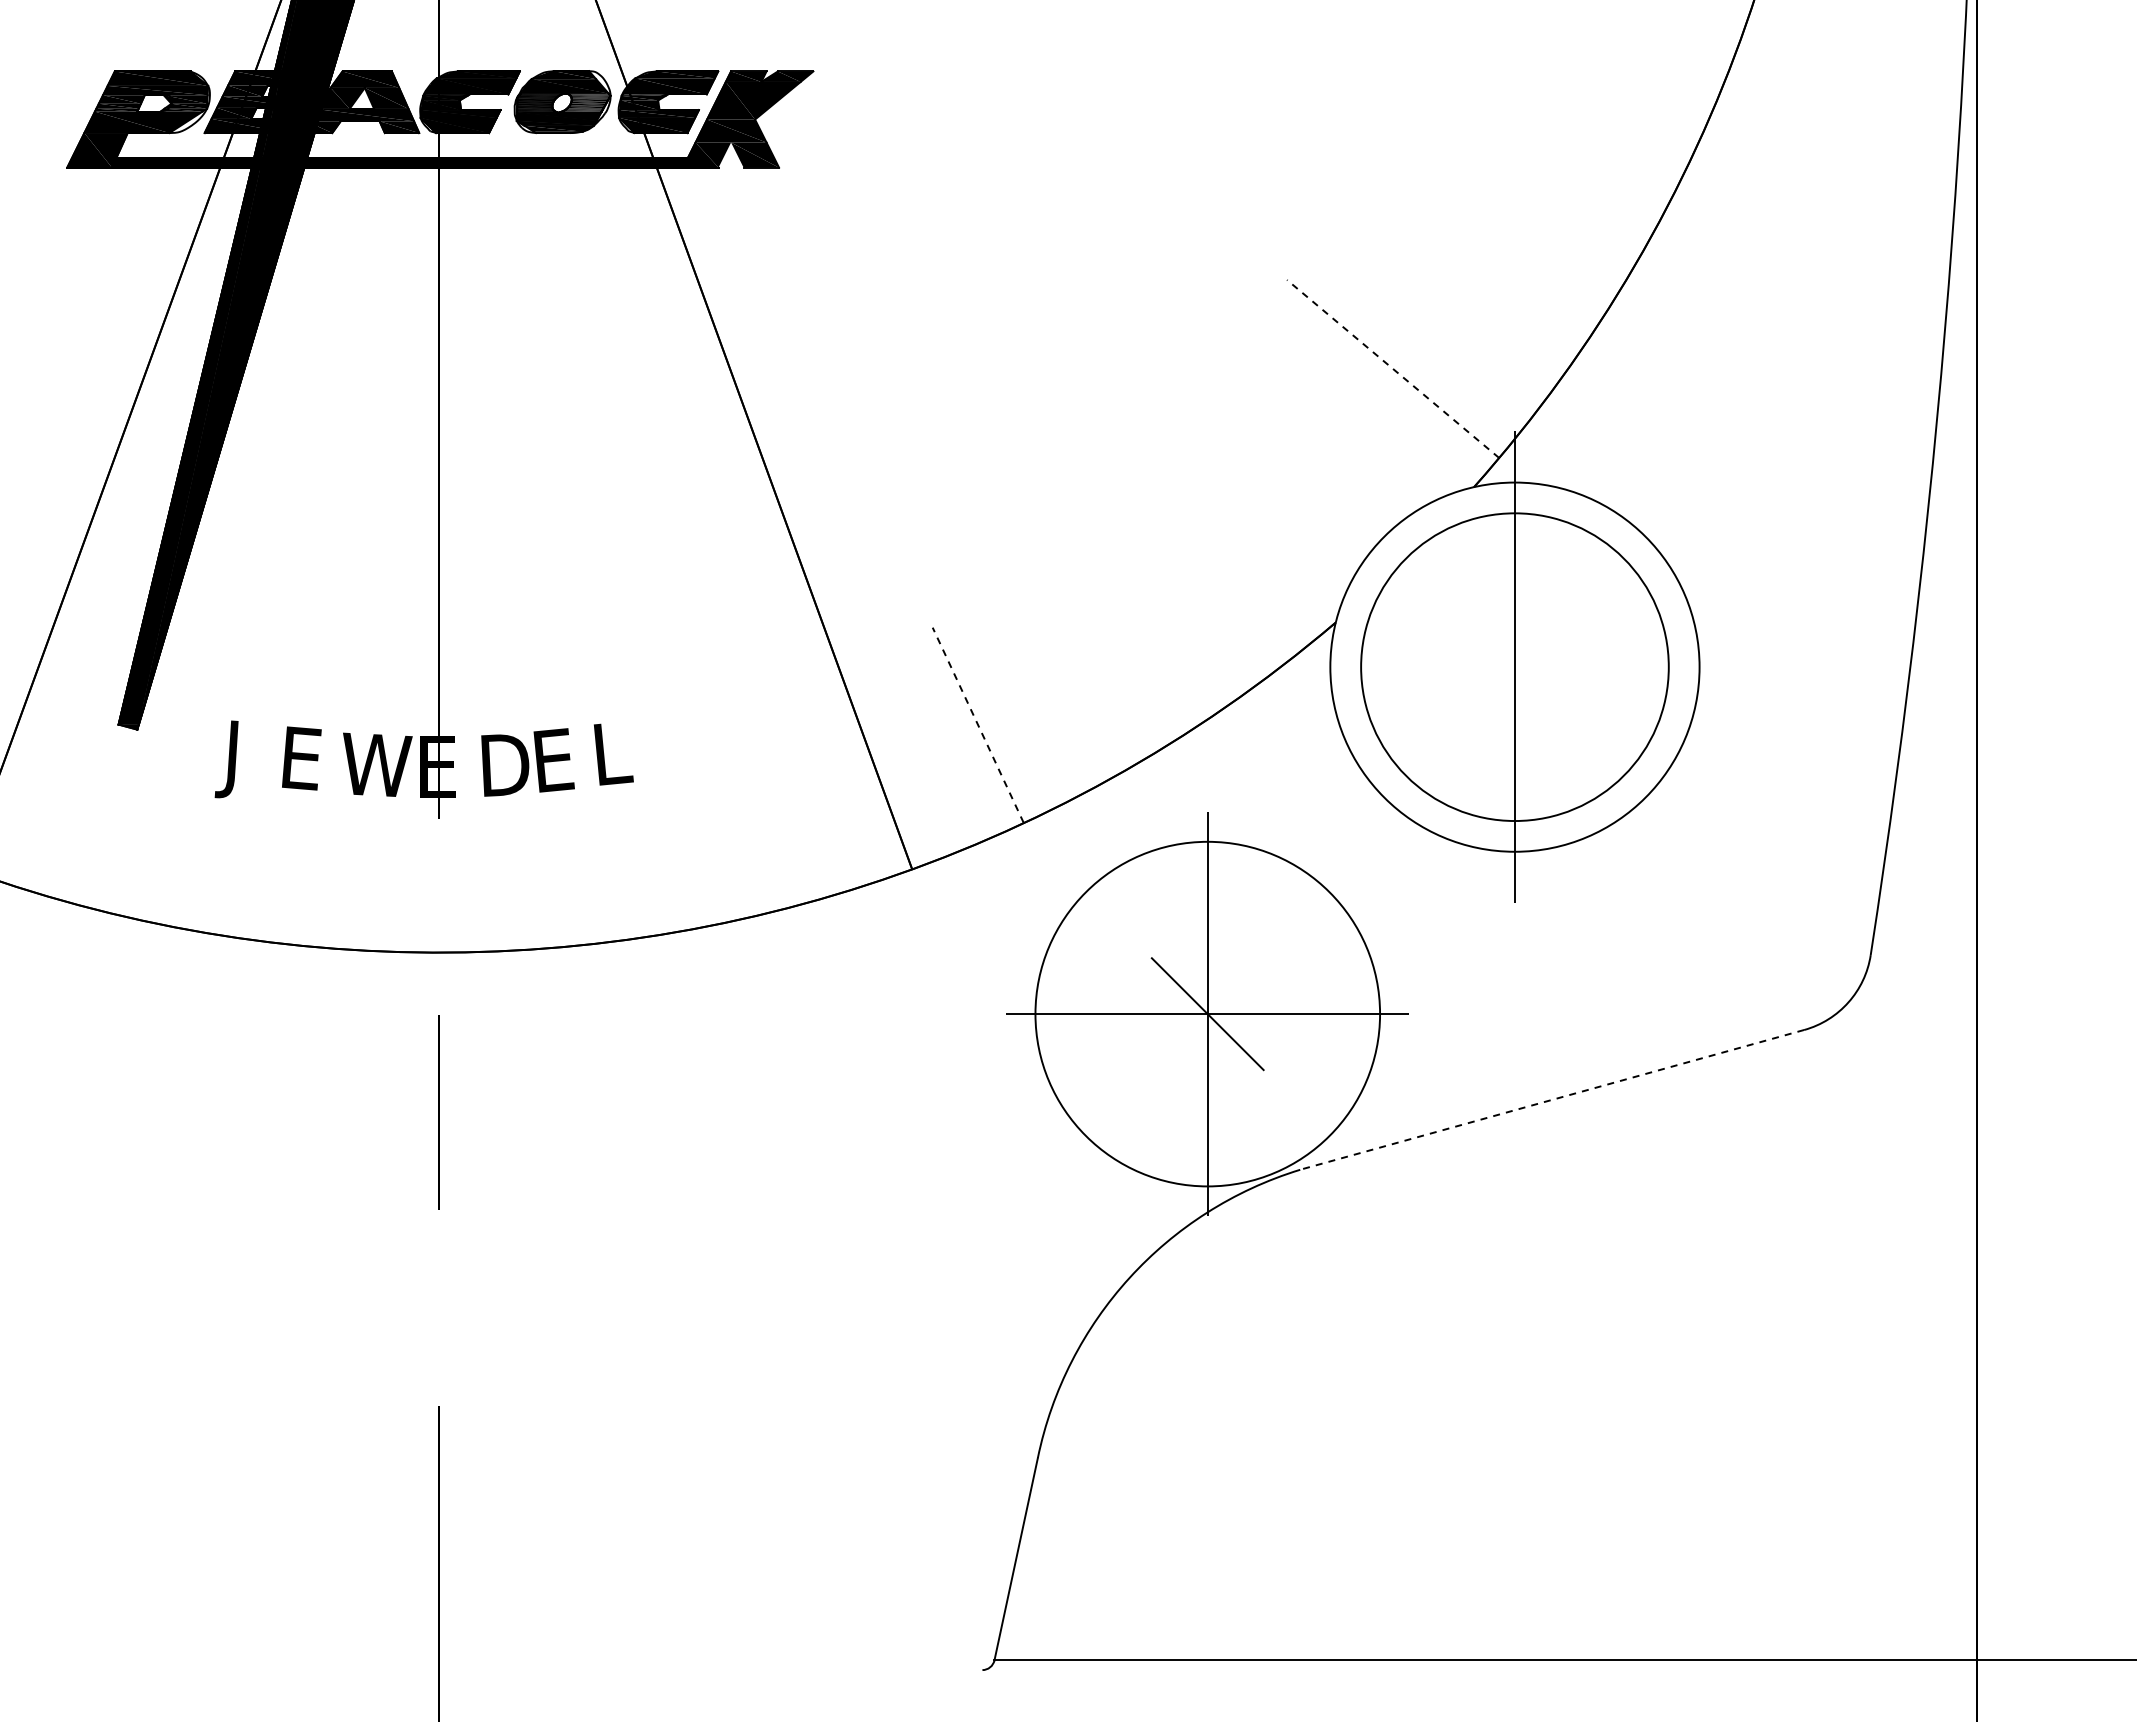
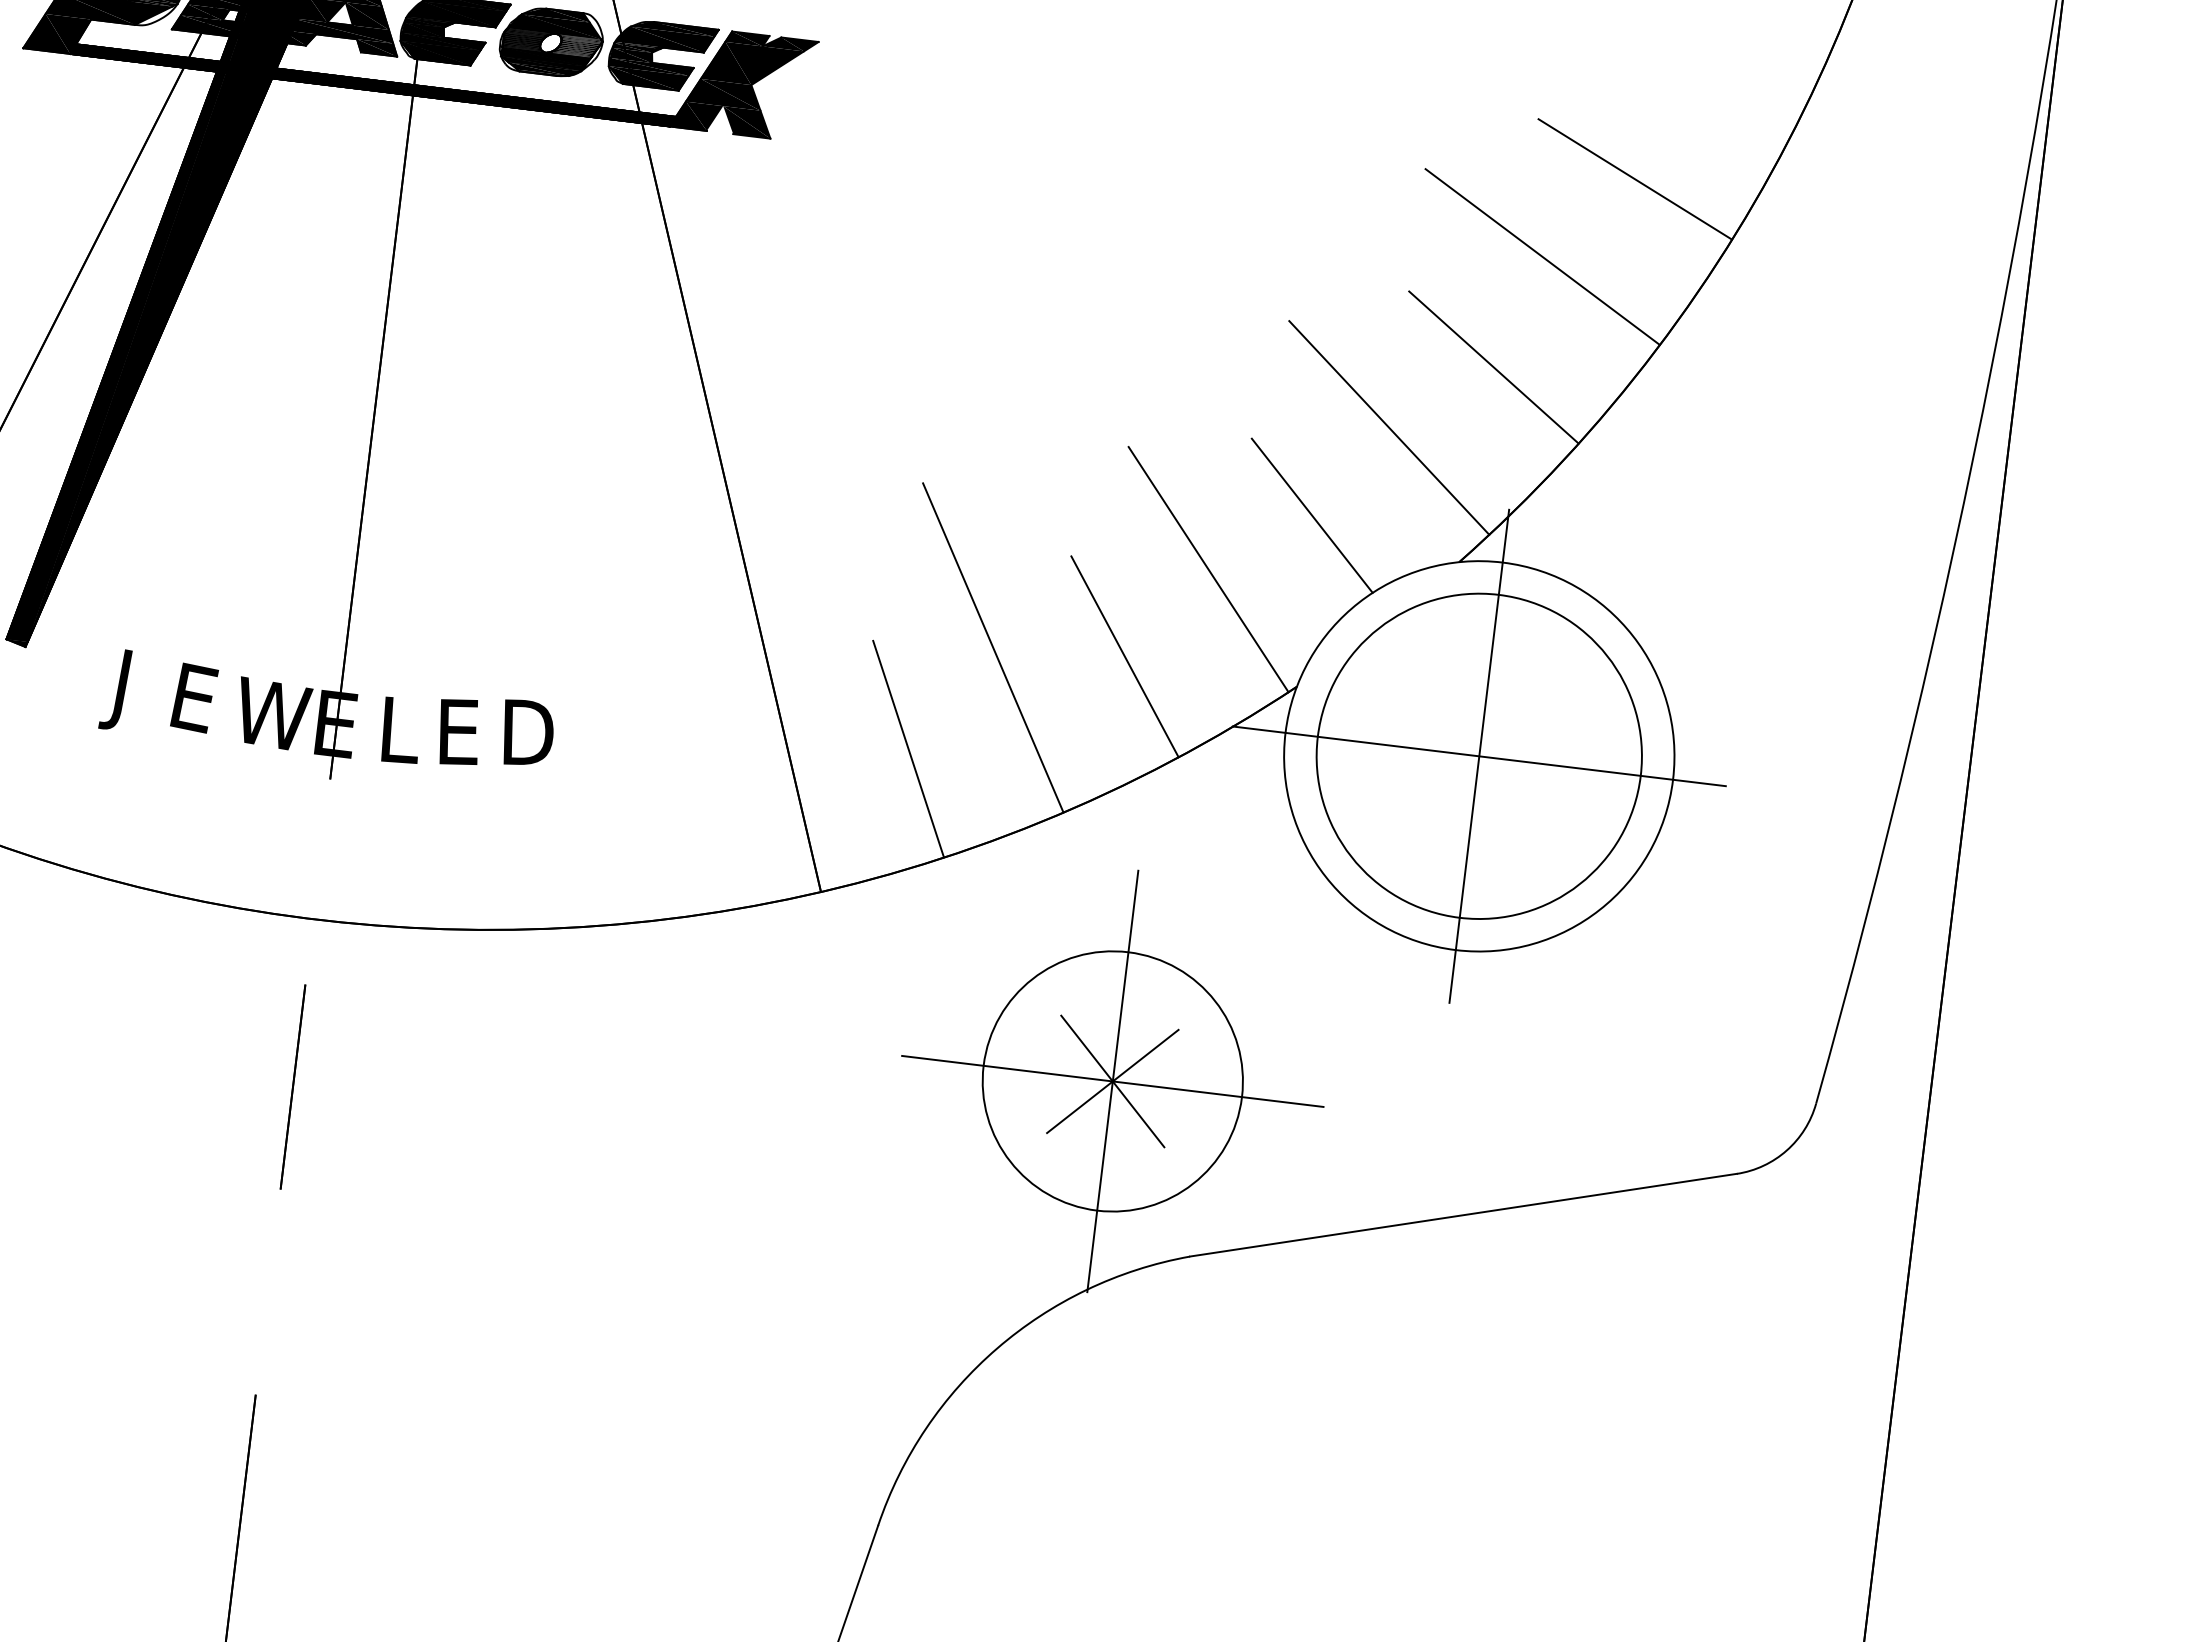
line: (1595, 107) -> (1634, 179), added
line: (1517, 190) -> (1542, 256), added
line: (1484, 300) -> (1493, 367), added
line: (1392, 368) -> (1388, 427), dashed -> solid
line: (1330, 459) -> (1312, 514), added
line: (1239, 522) -> (1208, 569), added
line: (1170, 613) -> (1124, 656), added
line: (1045, 620) -> (992, 647), added
line: (1514, 667) -> (1478, 756), added
line: (978, 725) -> (908, 749), dashed -> solid
text: (622, 752) -> (531, 732), L -> D
text: (508, 764) -> (410, 730), D -> L
circle: (1207, 1014) -> (1112, 1081), size x0.71
line: (1207, 1014) -> (1112, 1081), added
line: (1551, 1100) -> (1462, 1215), dashed -> solid

